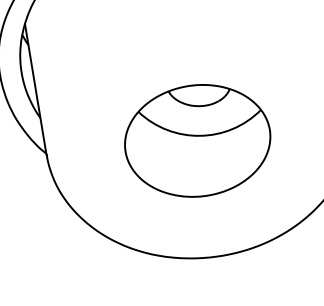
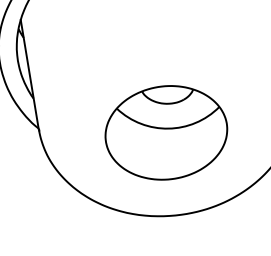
part: (197, 140) -> (166, 132), moved

